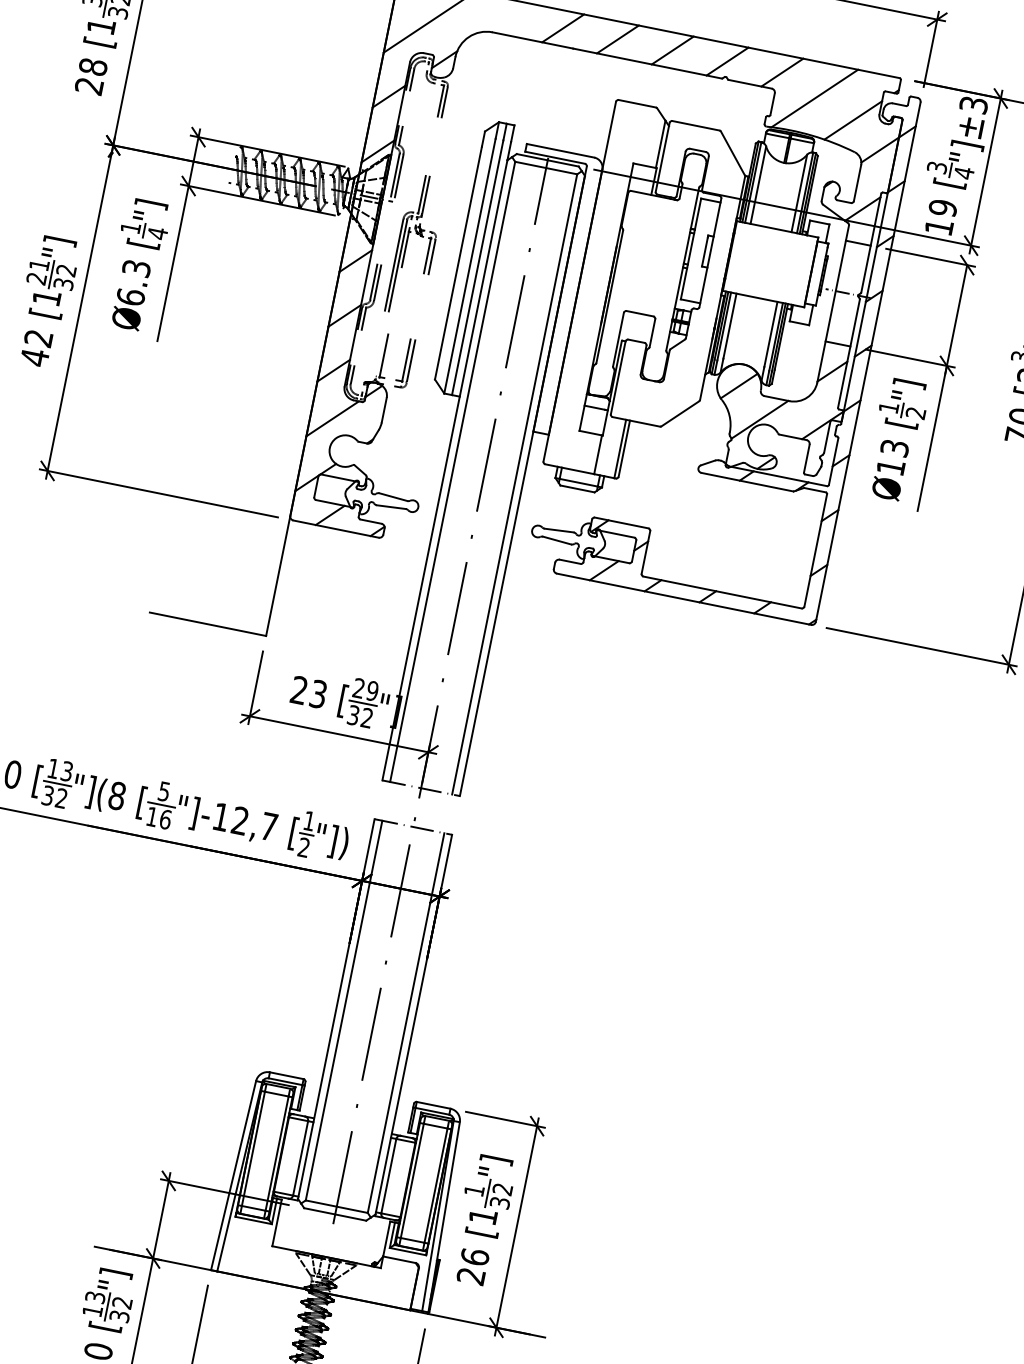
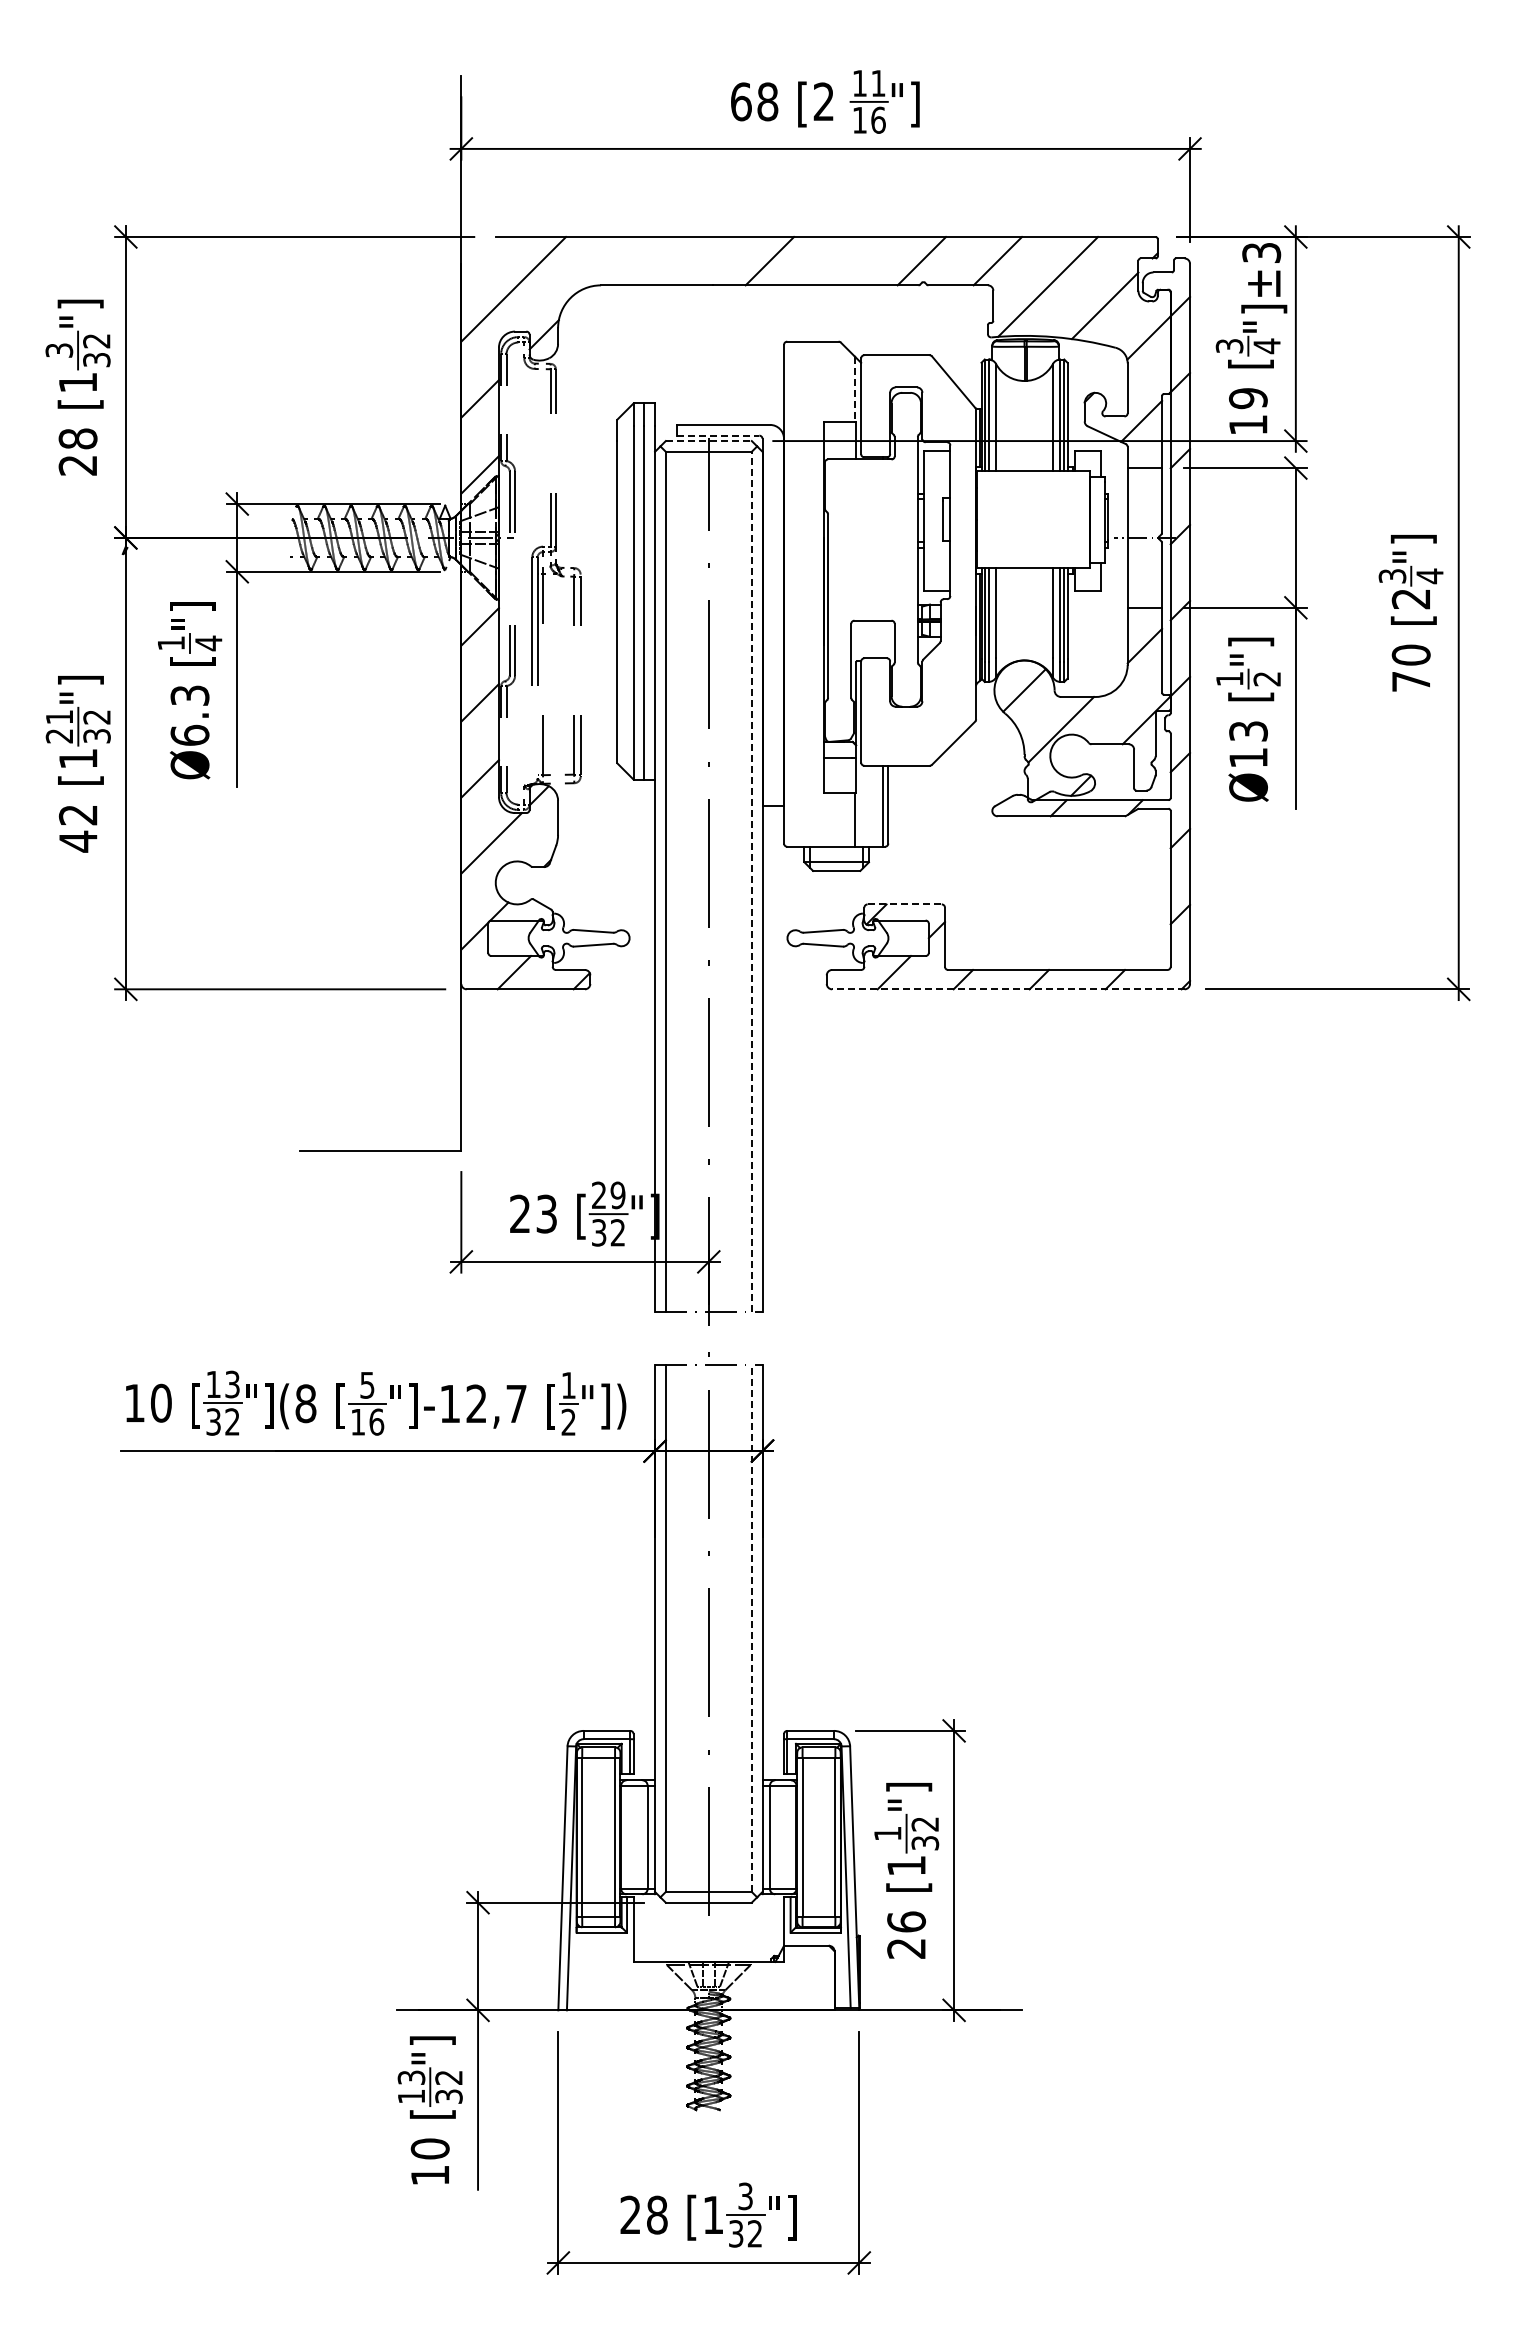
line: (562, 28) -> (693, 261), removed
line: (672, 50) -> (845, 261), removed
line: (660, 144) -> (854, 389), solid -> dashed
line: (555, 157) -> (718, 435), solid -> dashed
line: (547, 160) -> (708, 441), solid -> dashed
line: (514, 484) -> (751, 881), solid -> dashed
line: (622, 523) -> (905, 904), solid -> dashed
line: (683, 599) -> (1007, 989), solid -> dashed
line: (405, 1022) -> (751, 1628), solid -> dashed

